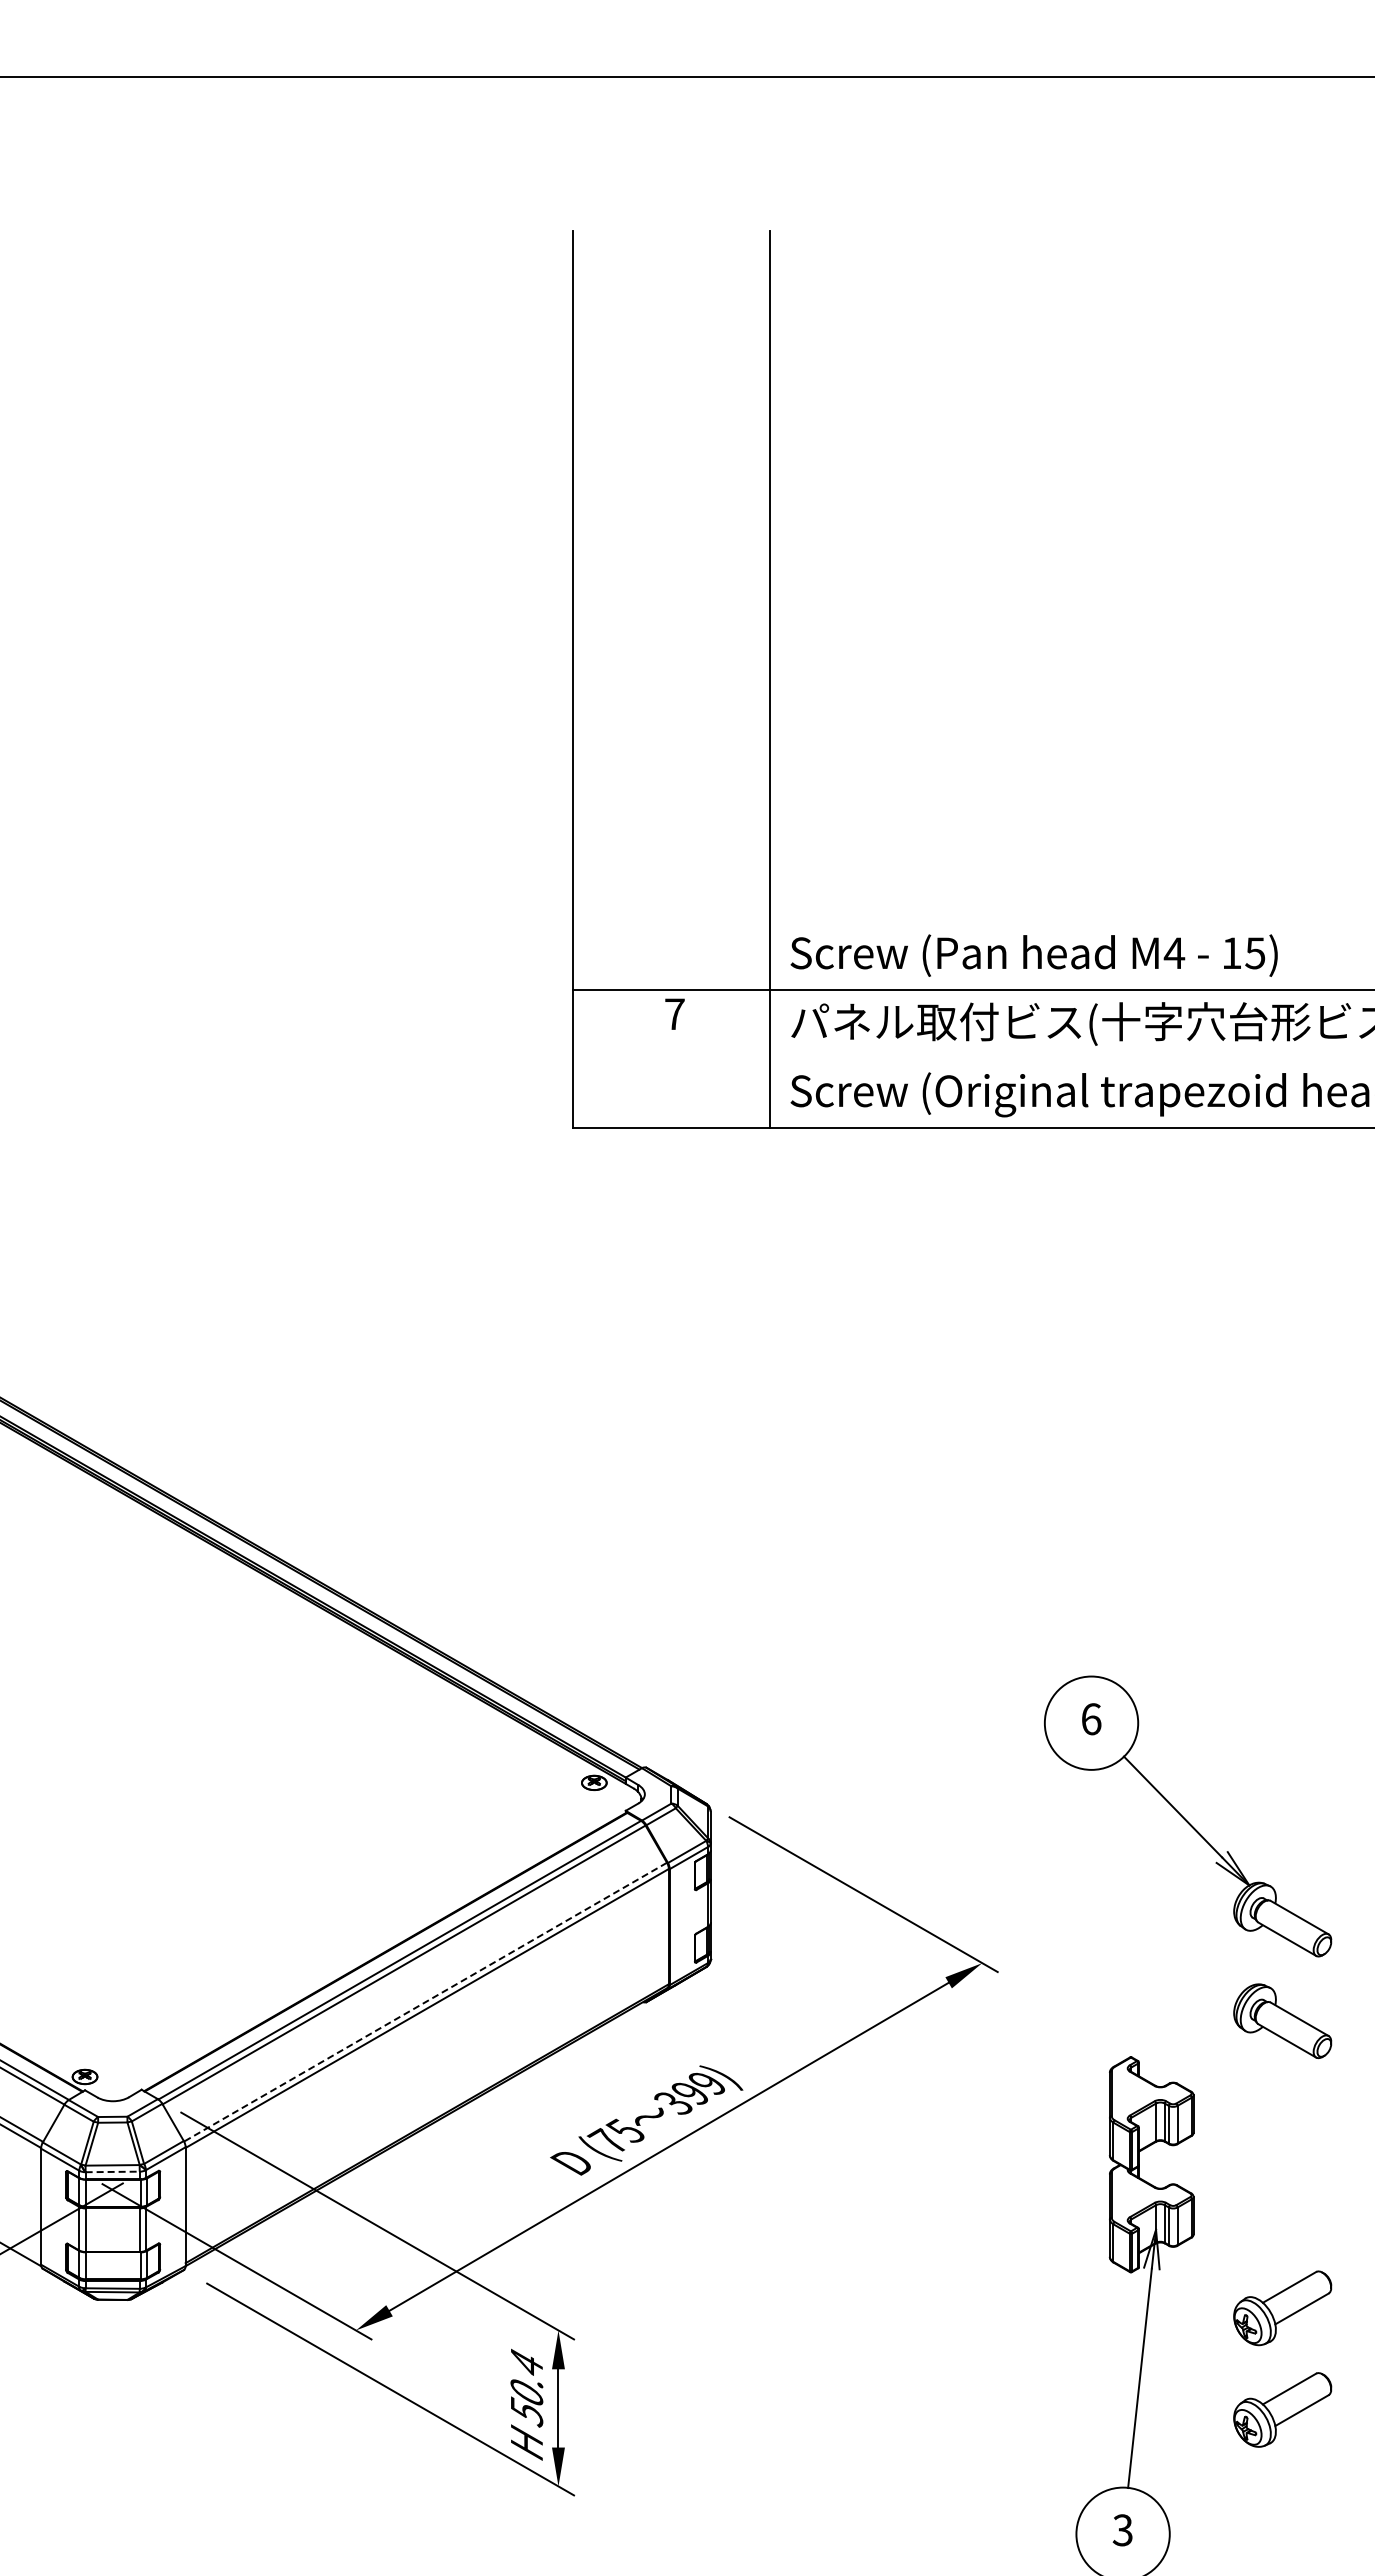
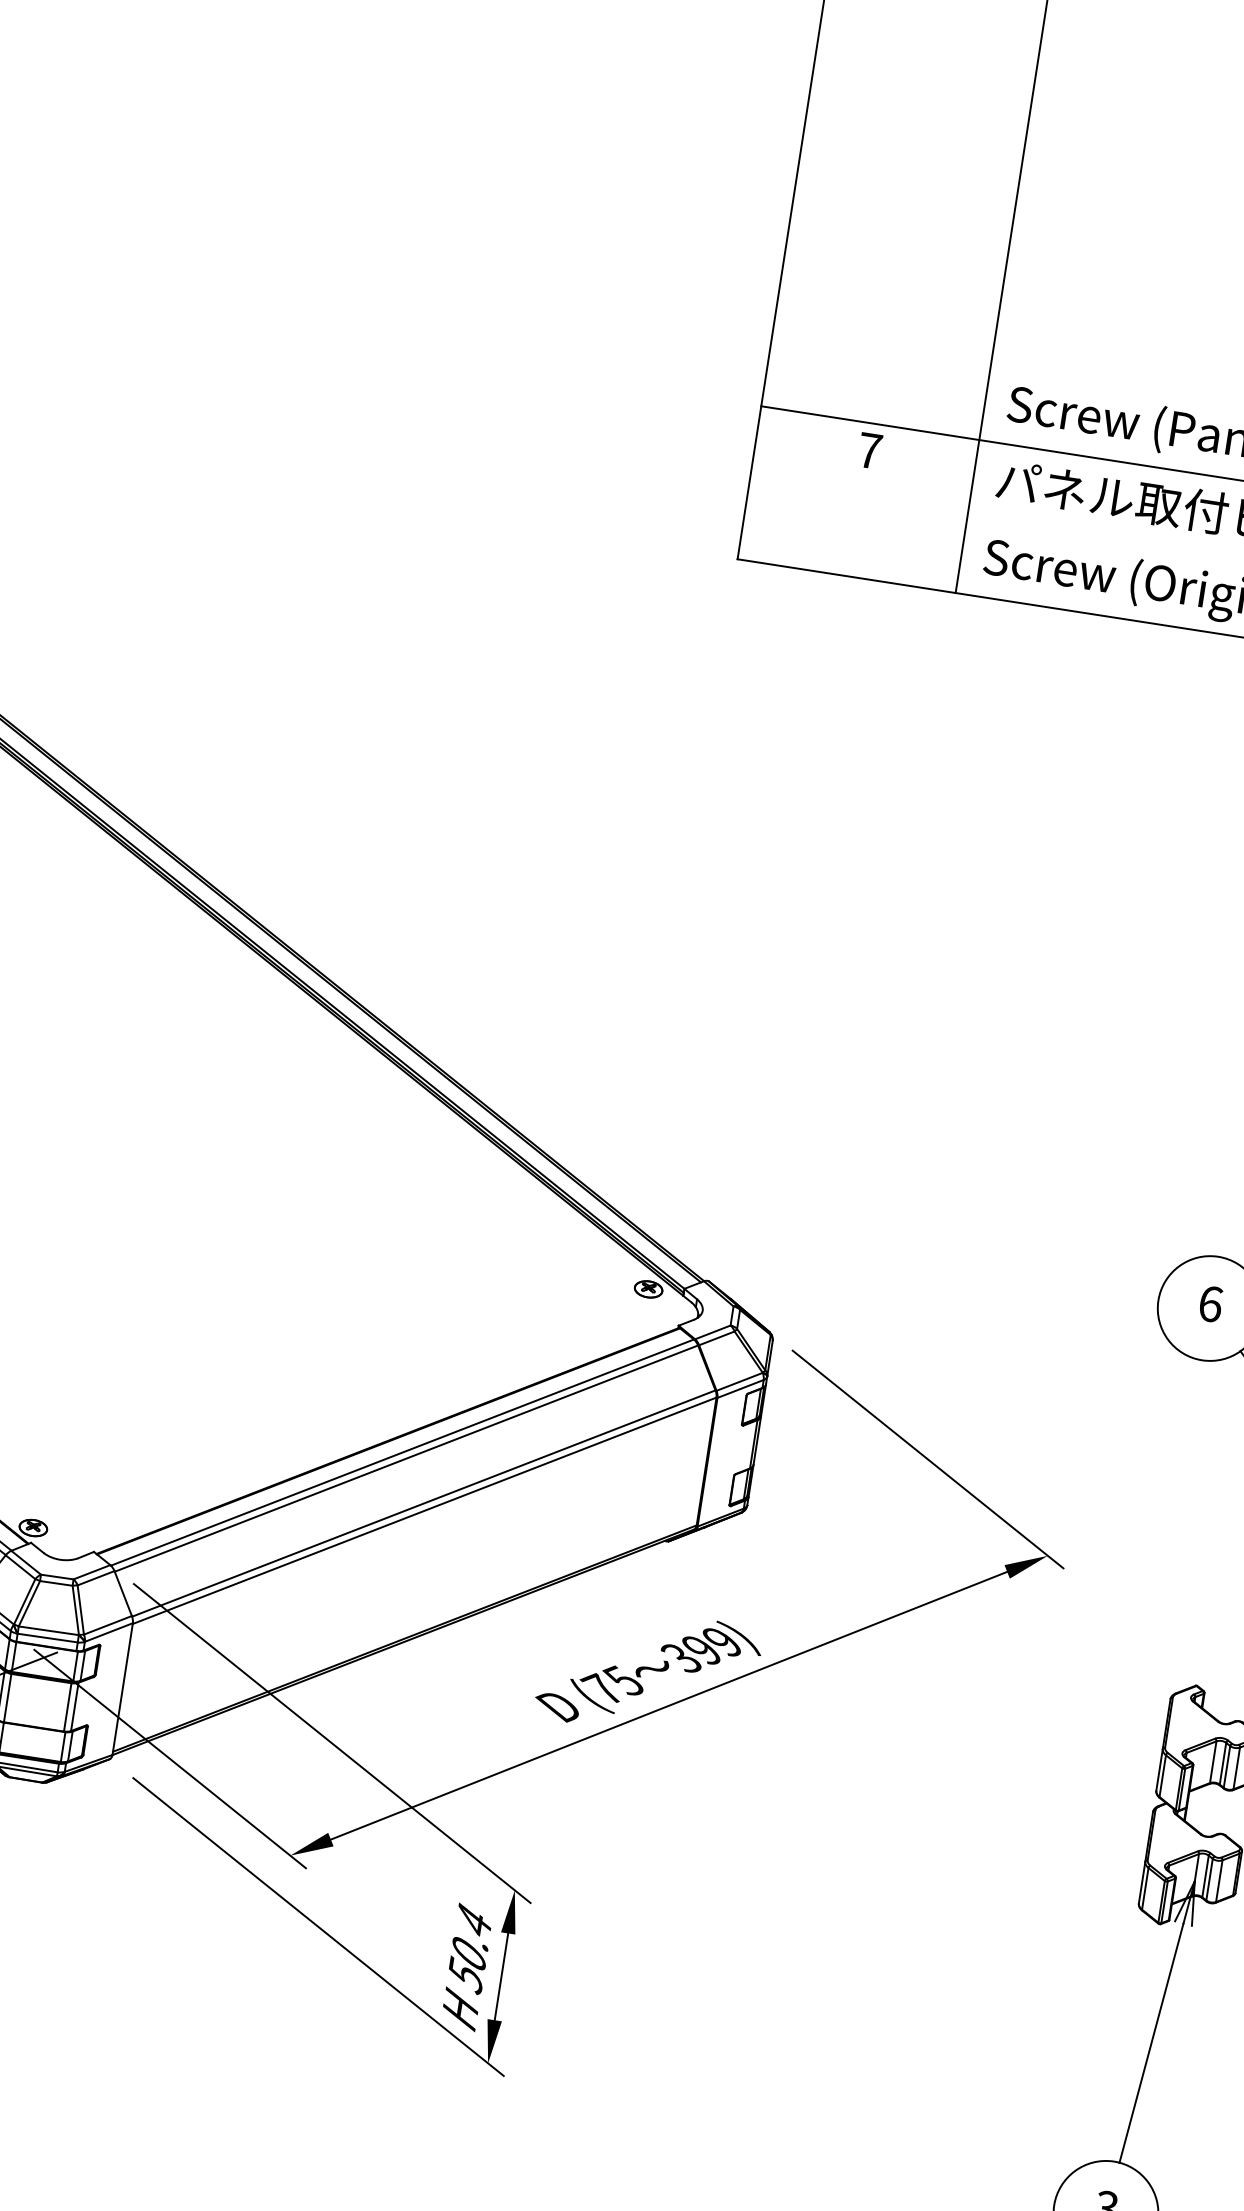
line: (425, 2002) -> (423, 1503), dashed -> solid
line: (113, 2171) -> (48, 1637), dashed -> solid

